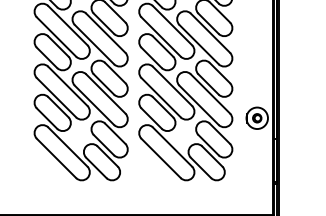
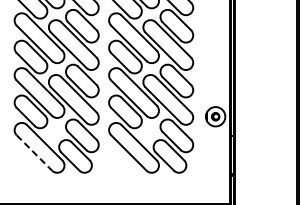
line: (56, 158) -> (34, 153), solid -> dashed

